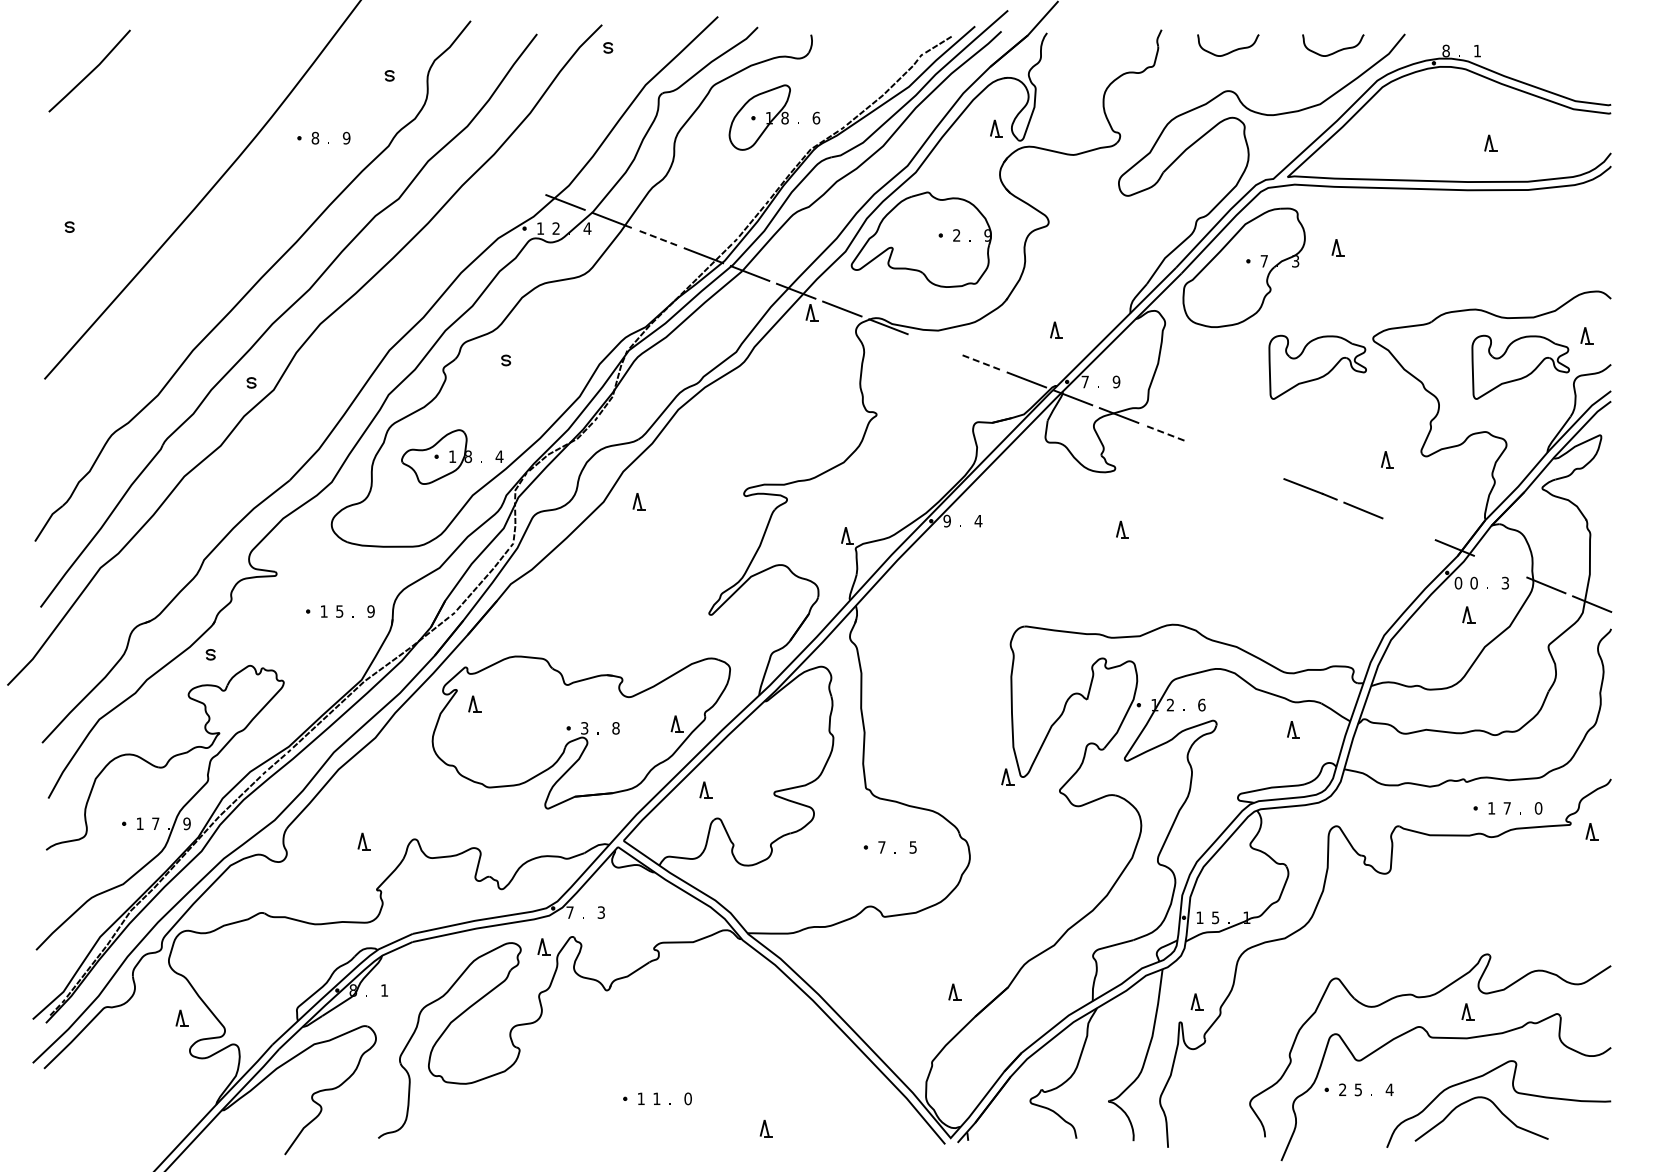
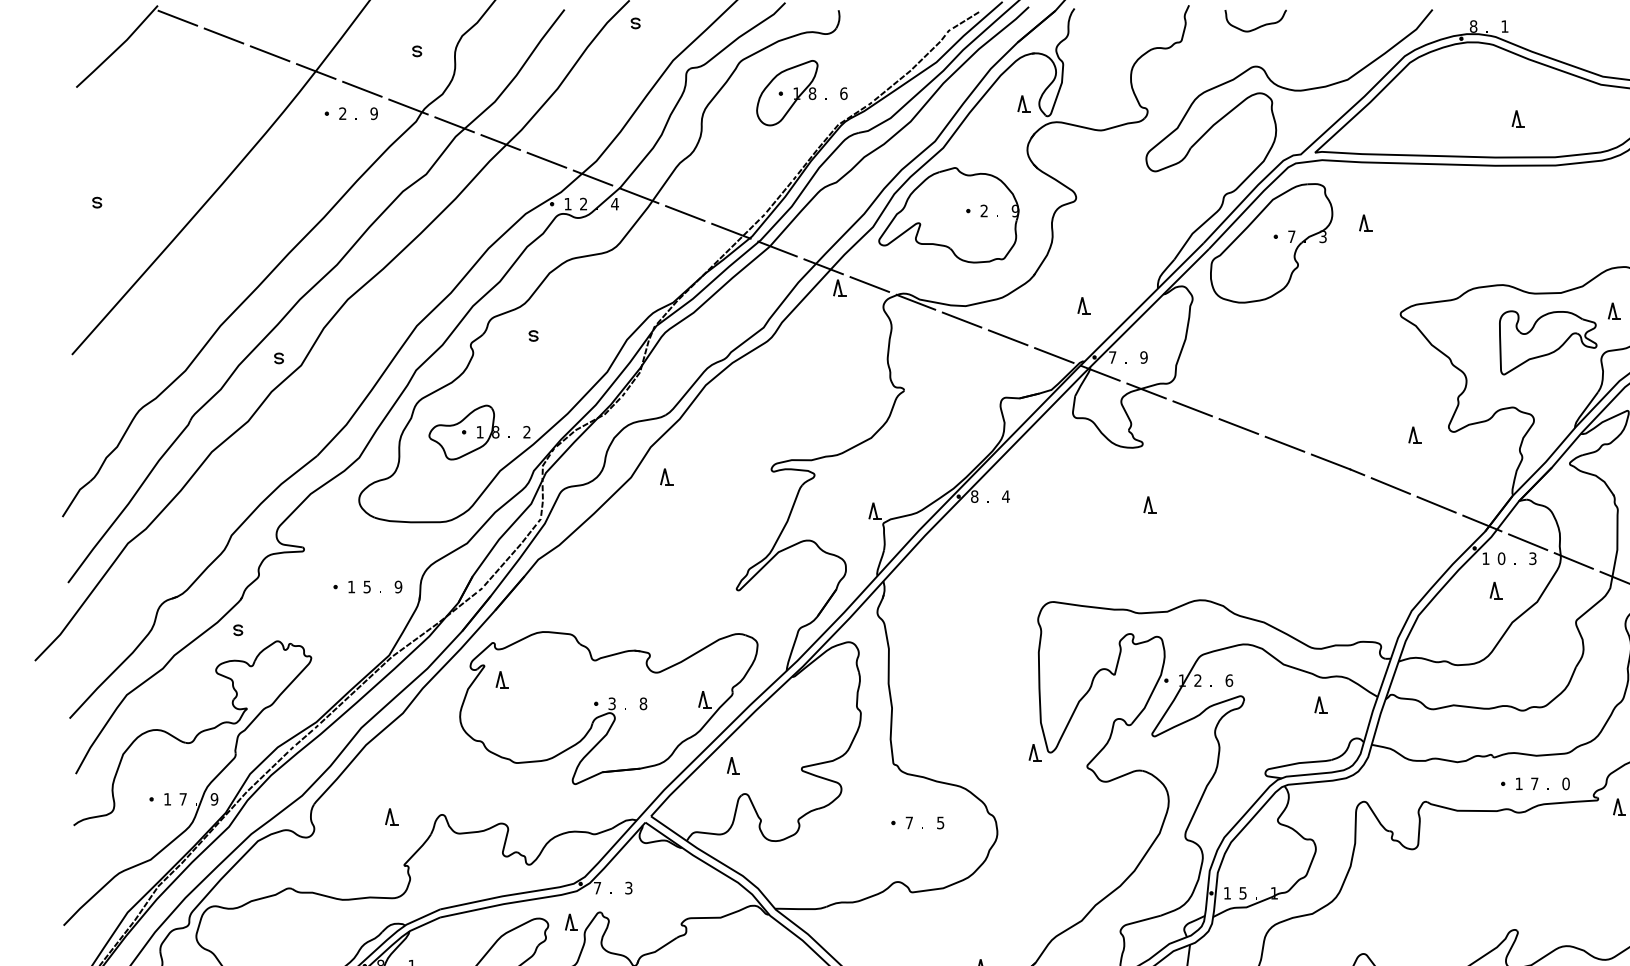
line: (150, 42) -> (177, 18), added
curve: (1336, 50) -> (1363, 26), removed
line: (196, 60) -> (223, 36), added
line: (242, 77) -> (269, 53), added
line: (288, 95) -> (315, 71), added
line: (334, 113) -> (361, 89), added
line: (380, 131) -> (407, 107), added
text: (315, 138) -> (342, 114), 8 -> 2
line: (426, 148) -> (453, 124), added
line: (473, 166) -> (500, 142), added
line: (519, 184) -> (546, 160), added
line: (657, 238) -> (684, 214), dashed -> solid
line: (934, 344) -> (961, 320), added
line: (980, 362) -> (1007, 338), dashed -> solid
part: (1317, 366) -> (1344, 342), removed
line: (1165, 433) -> (1192, 409), dashed -> solid
line: (1211, 450) -> (1238, 426), added
text: (499, 456) -> (526, 432), 4 -> 2
line: (1257, 468) -> (1284, 444), added
text: (946, 521) -> (973, 497), 9 -> 8
line: (1409, 529) -> (1436, 505), added
line: (1500, 566) -> (1527, 542), added
text: (1458, 582) -> (1485, 558), 0 -> 1

